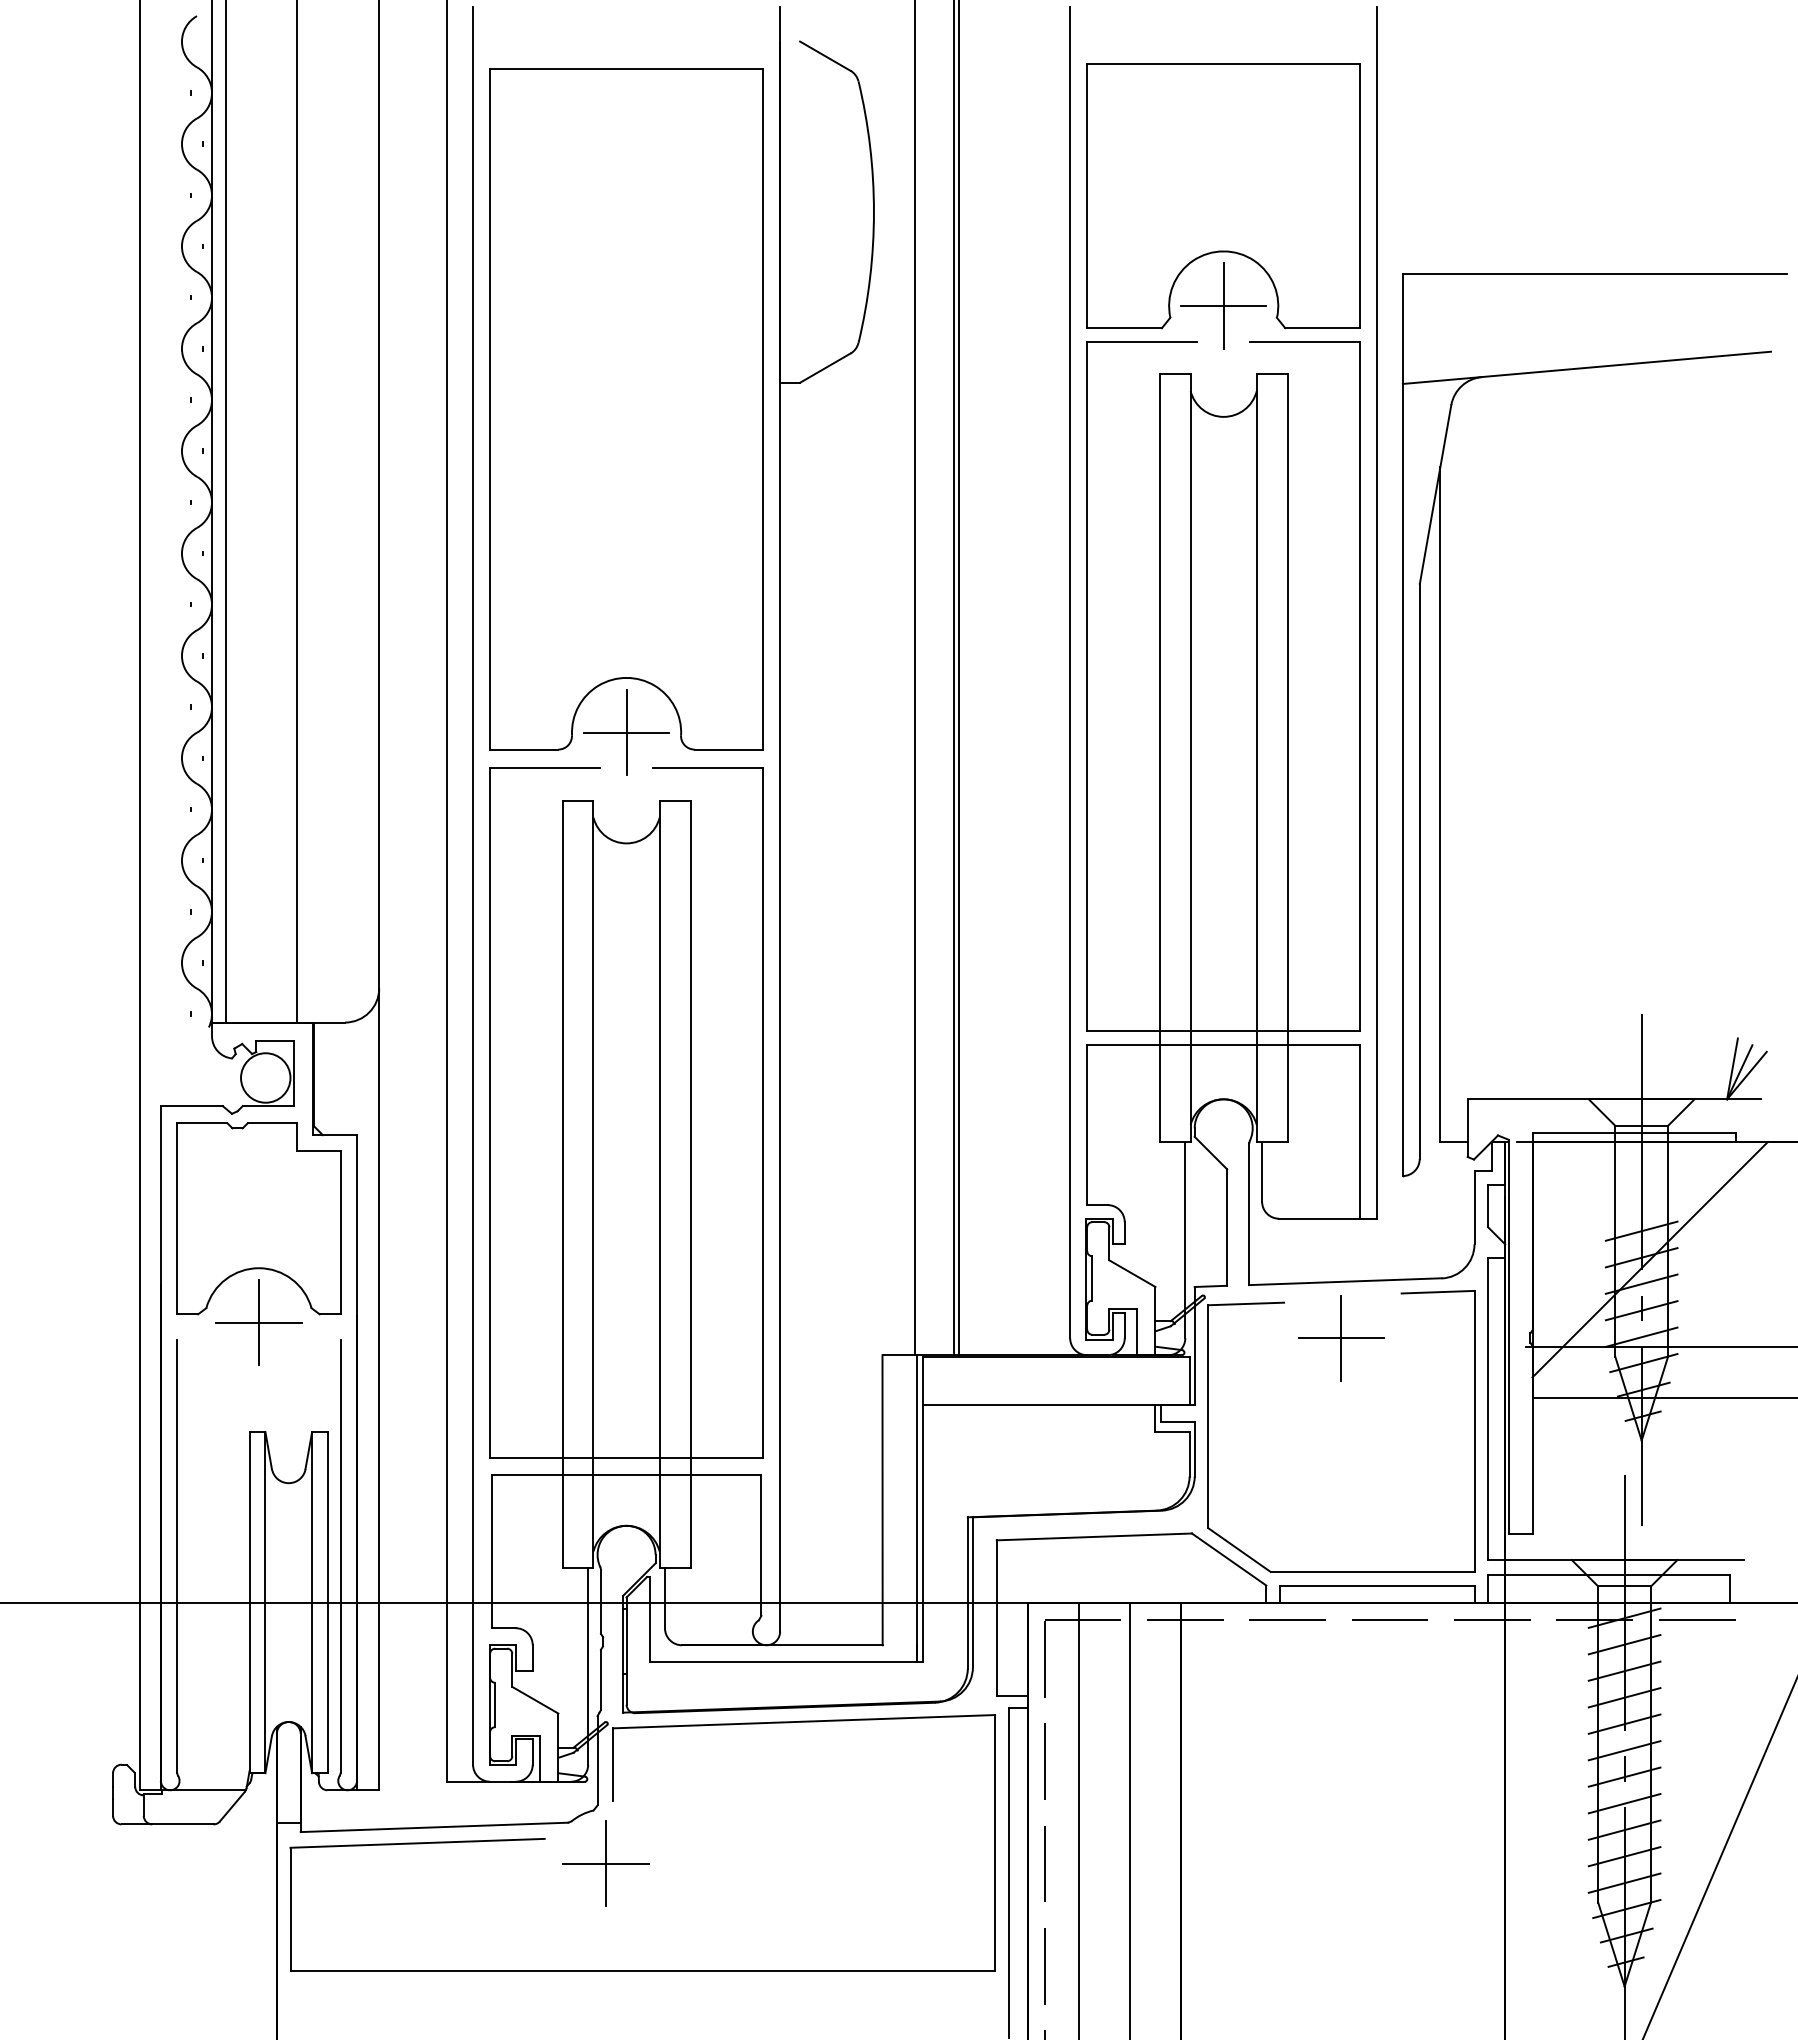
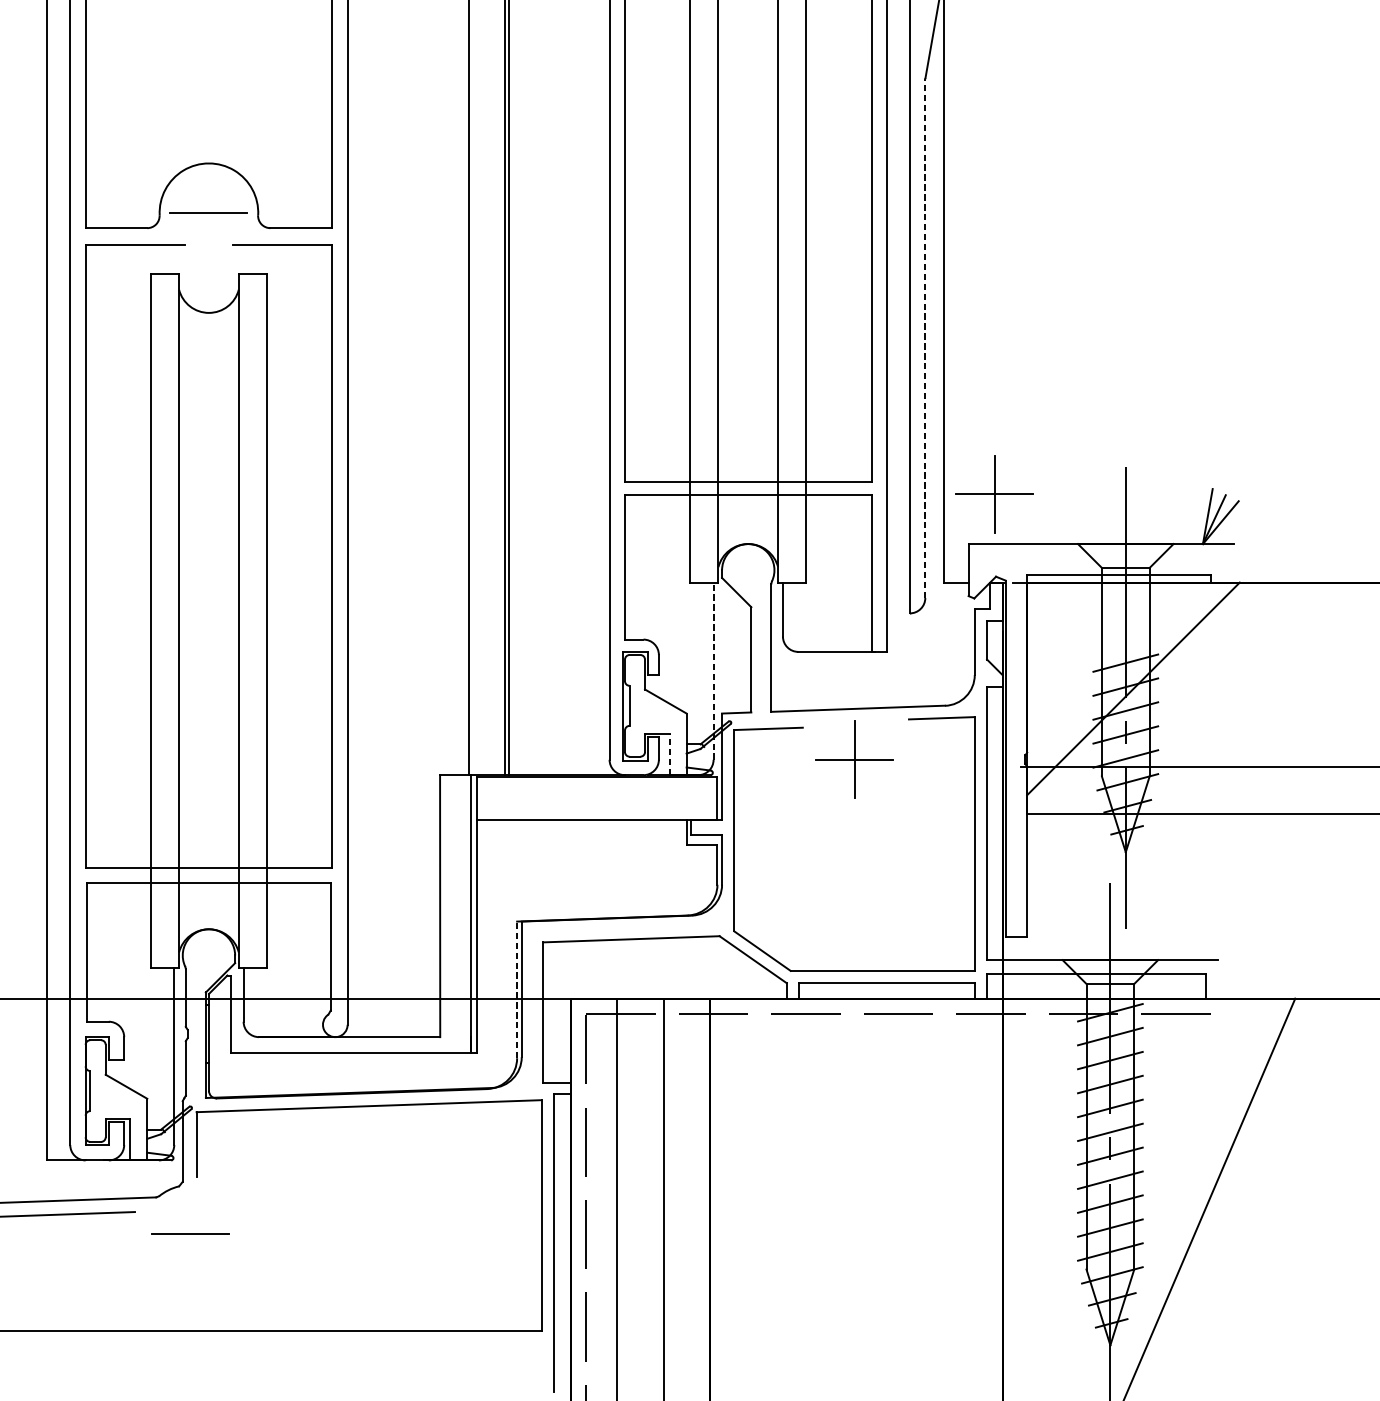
line: (626, 732) -> (208, 212), removed
line: (1419, 871) -> (925, 338), solid -> dashed
part: (1496, 1044) -> (994, 494), added
line: (1185, 1239) -> (713, 670), solid -> dashed
line: (1136, 1331) -> (669, 753), solid -> dashed
line: (967, 1592) -> (516, 989), solid -> dashed
line: (606, 1863) -> (190, 1234), removed

